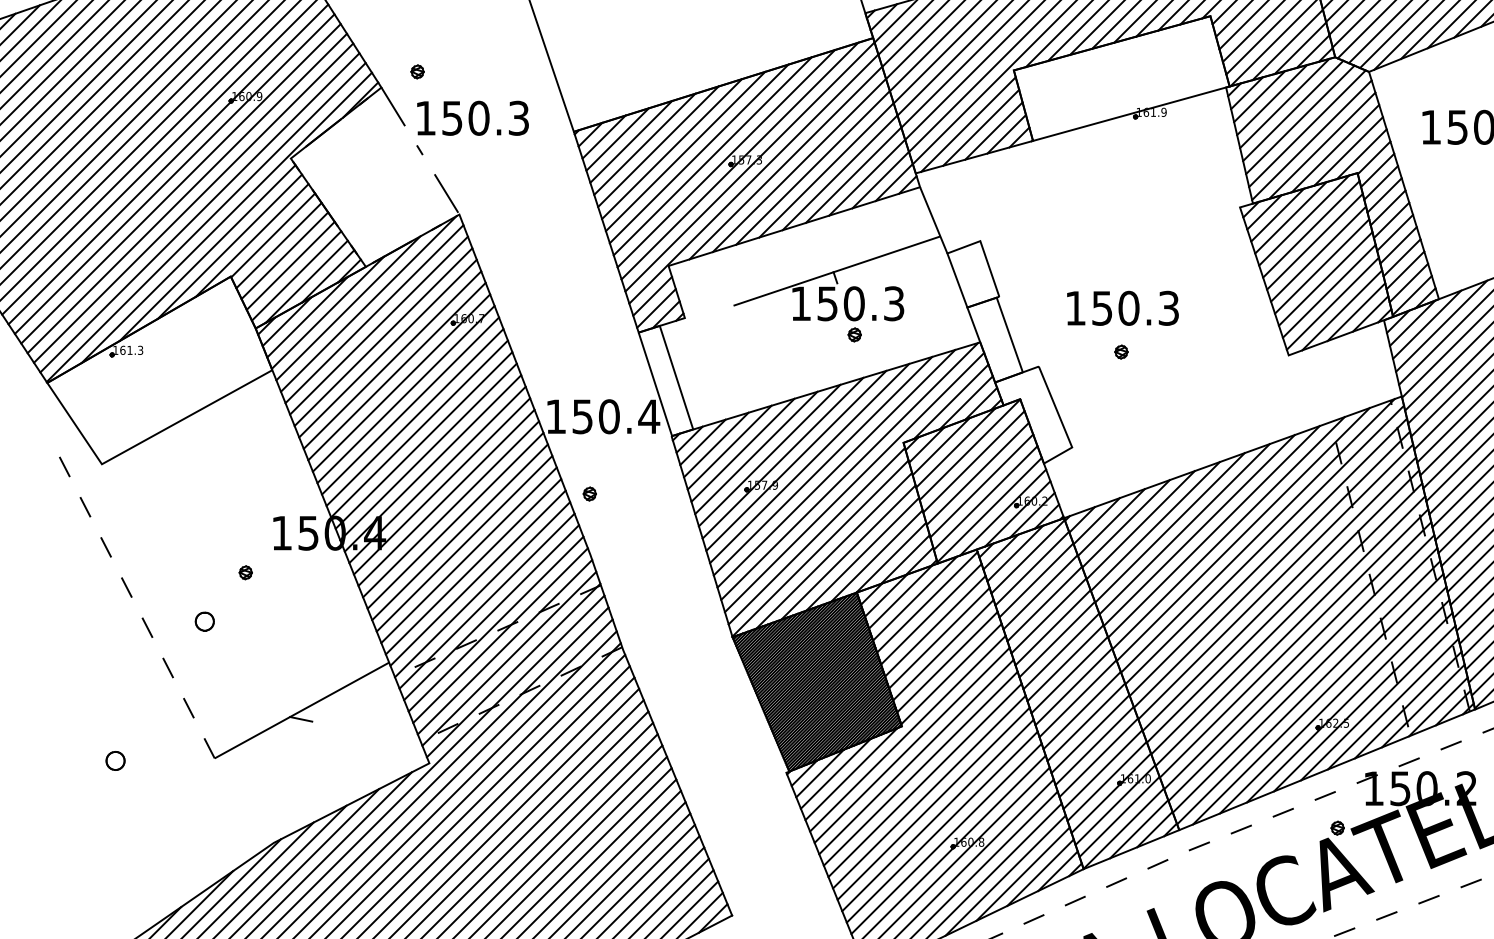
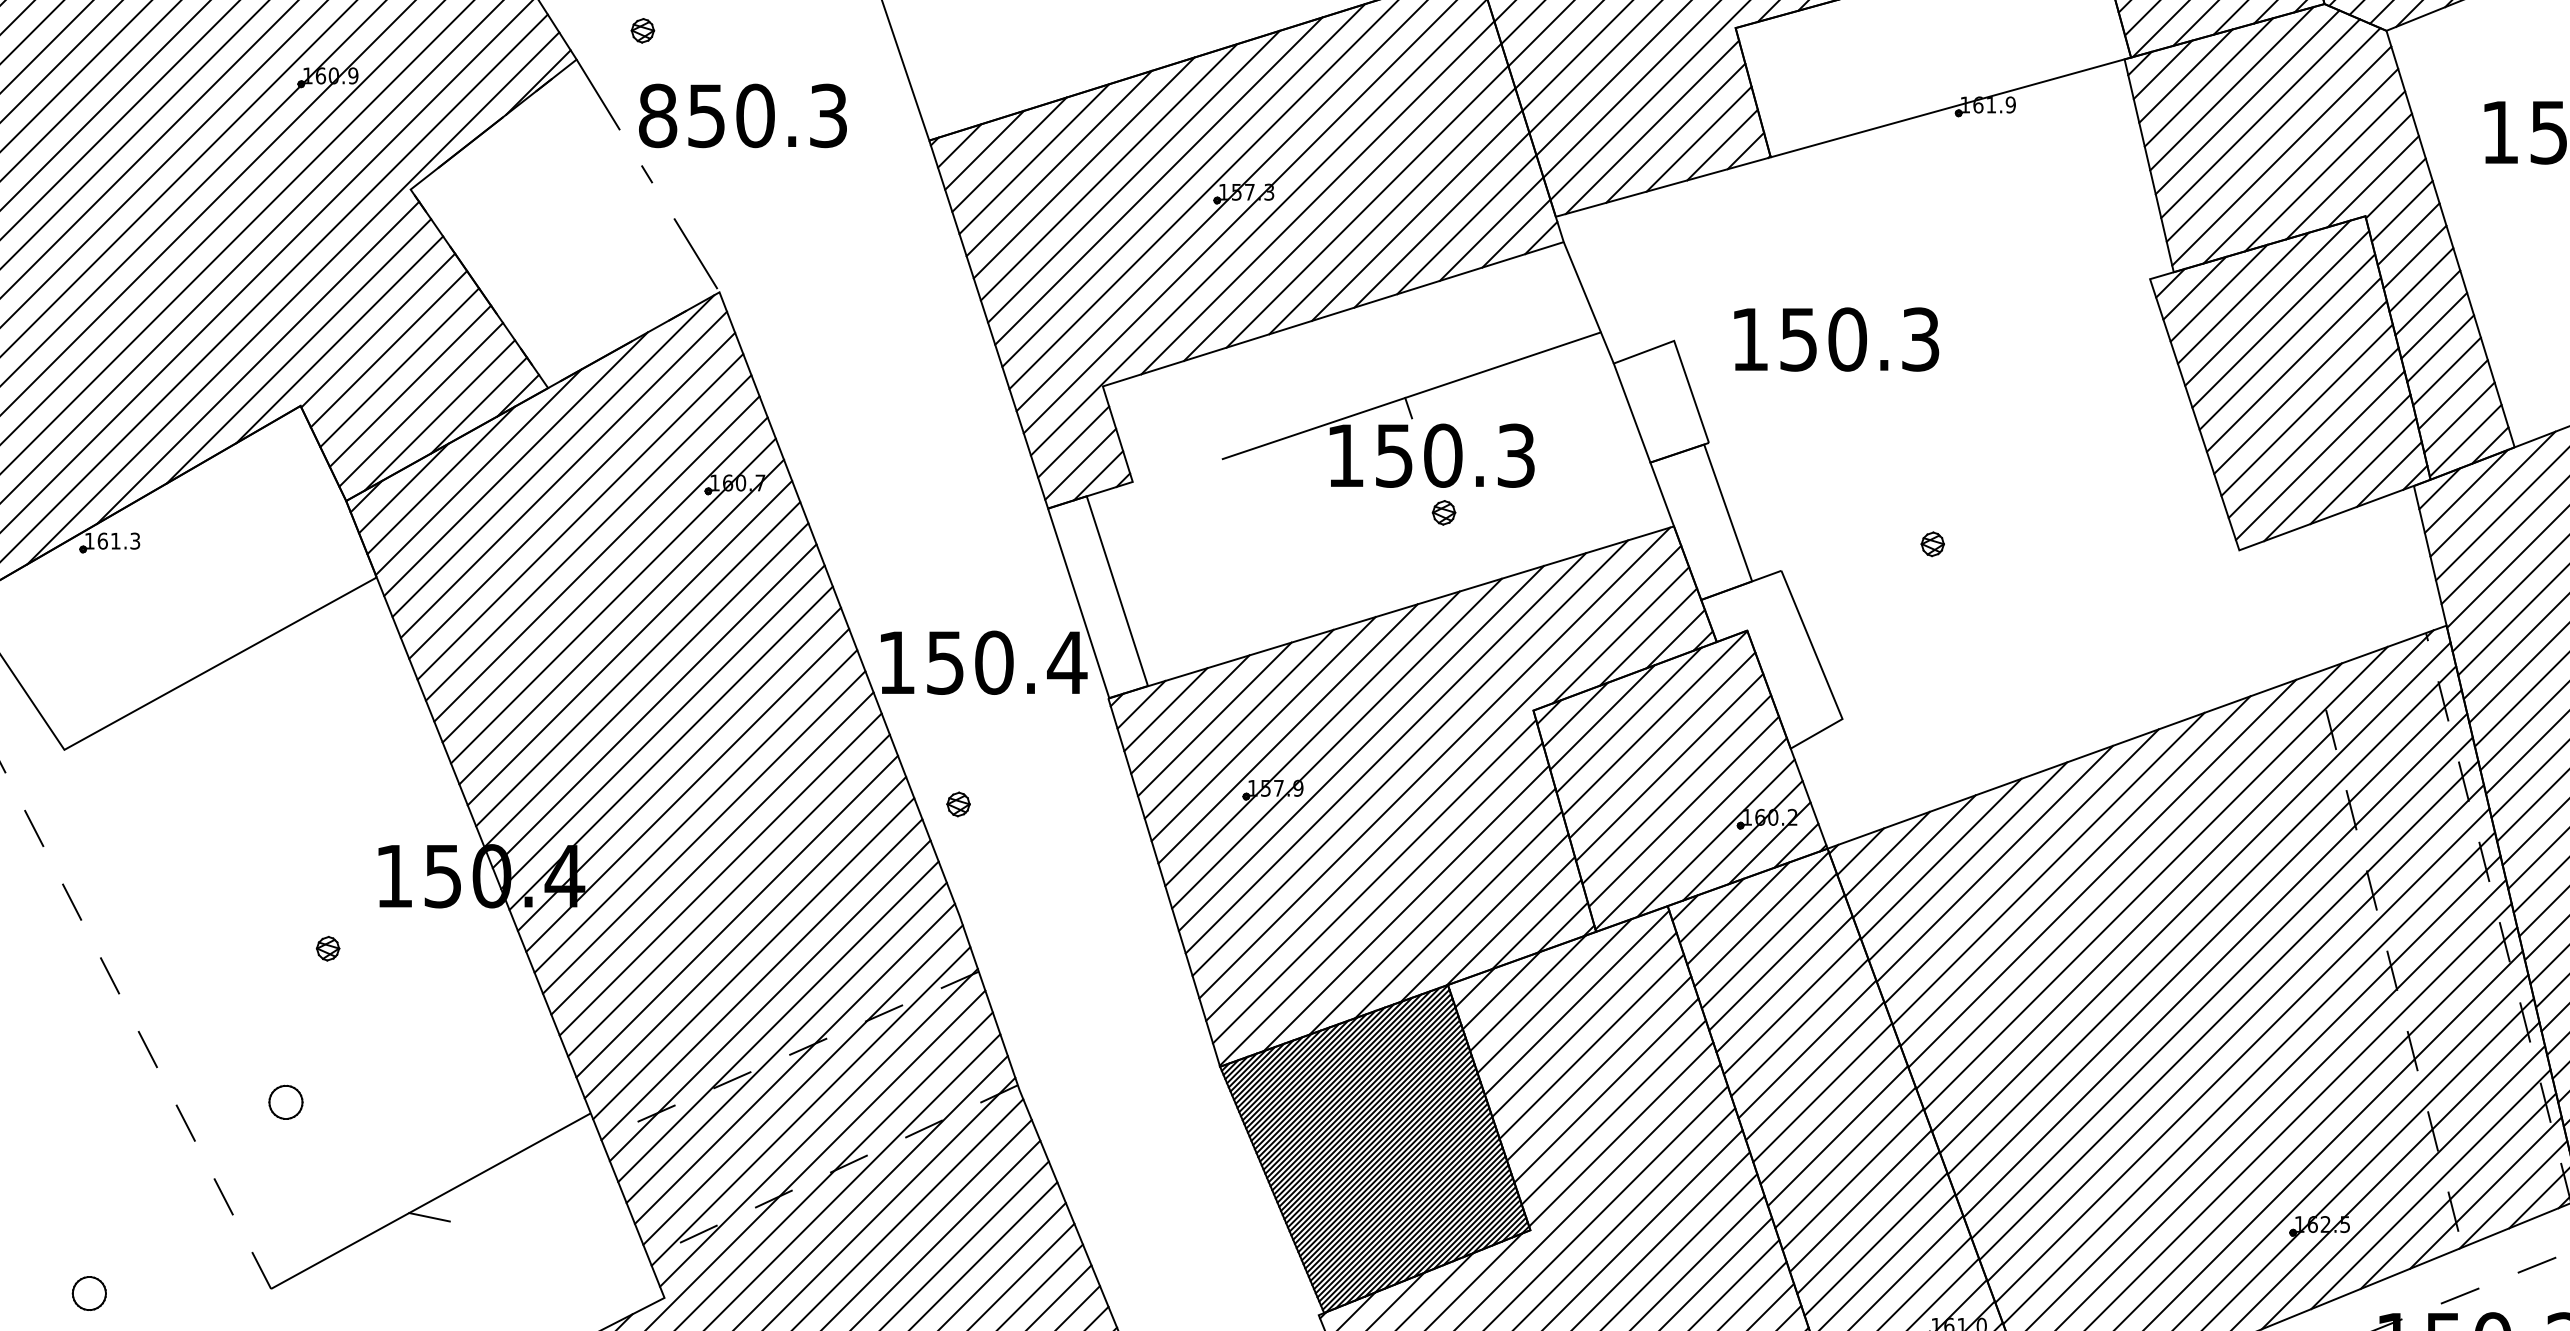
text: (425, 117) -> (657, 114), 150.3 -> 850.3
text: (1122, 307) -> (1835, 337), moved
part: (204, 621) -> (285, 1102), moved

